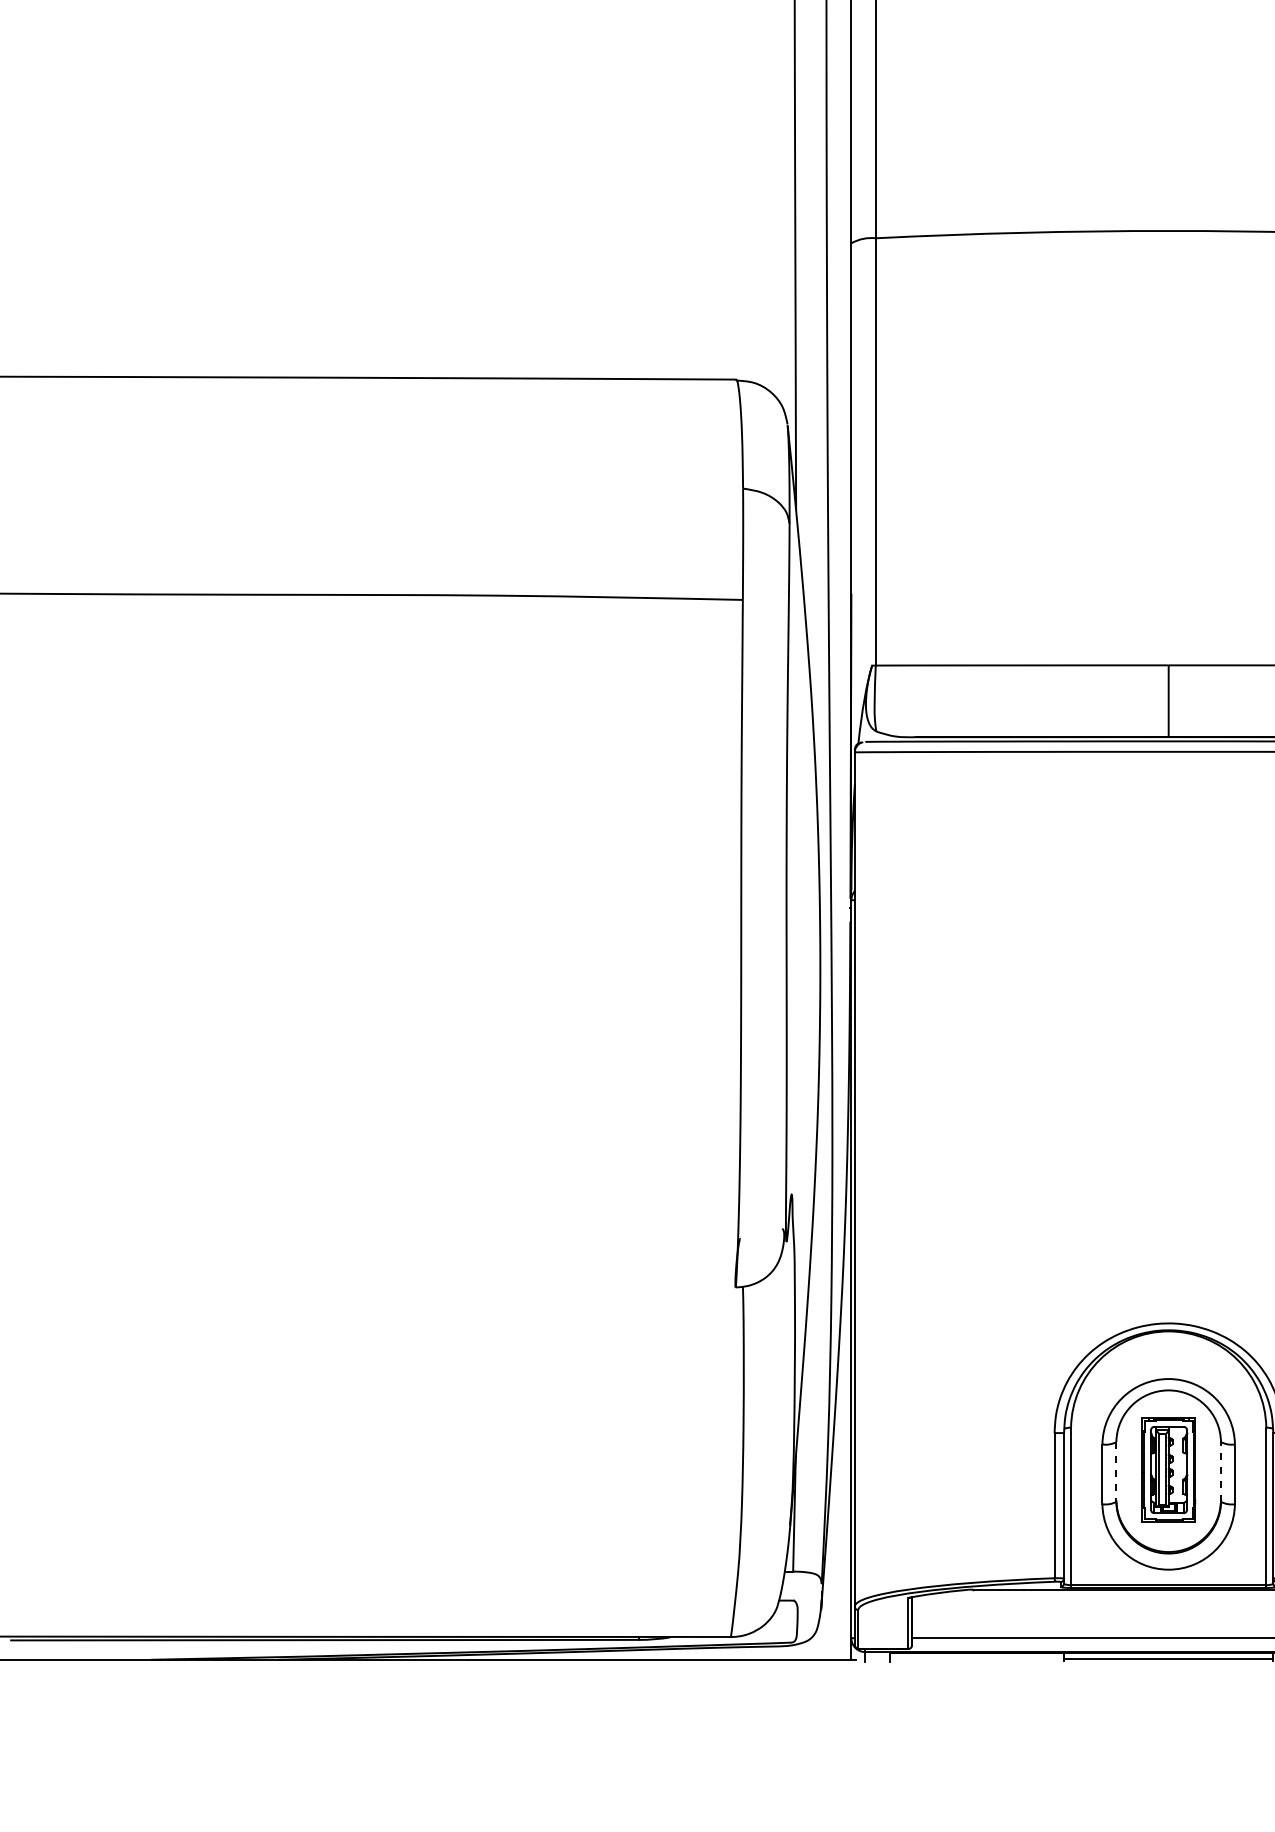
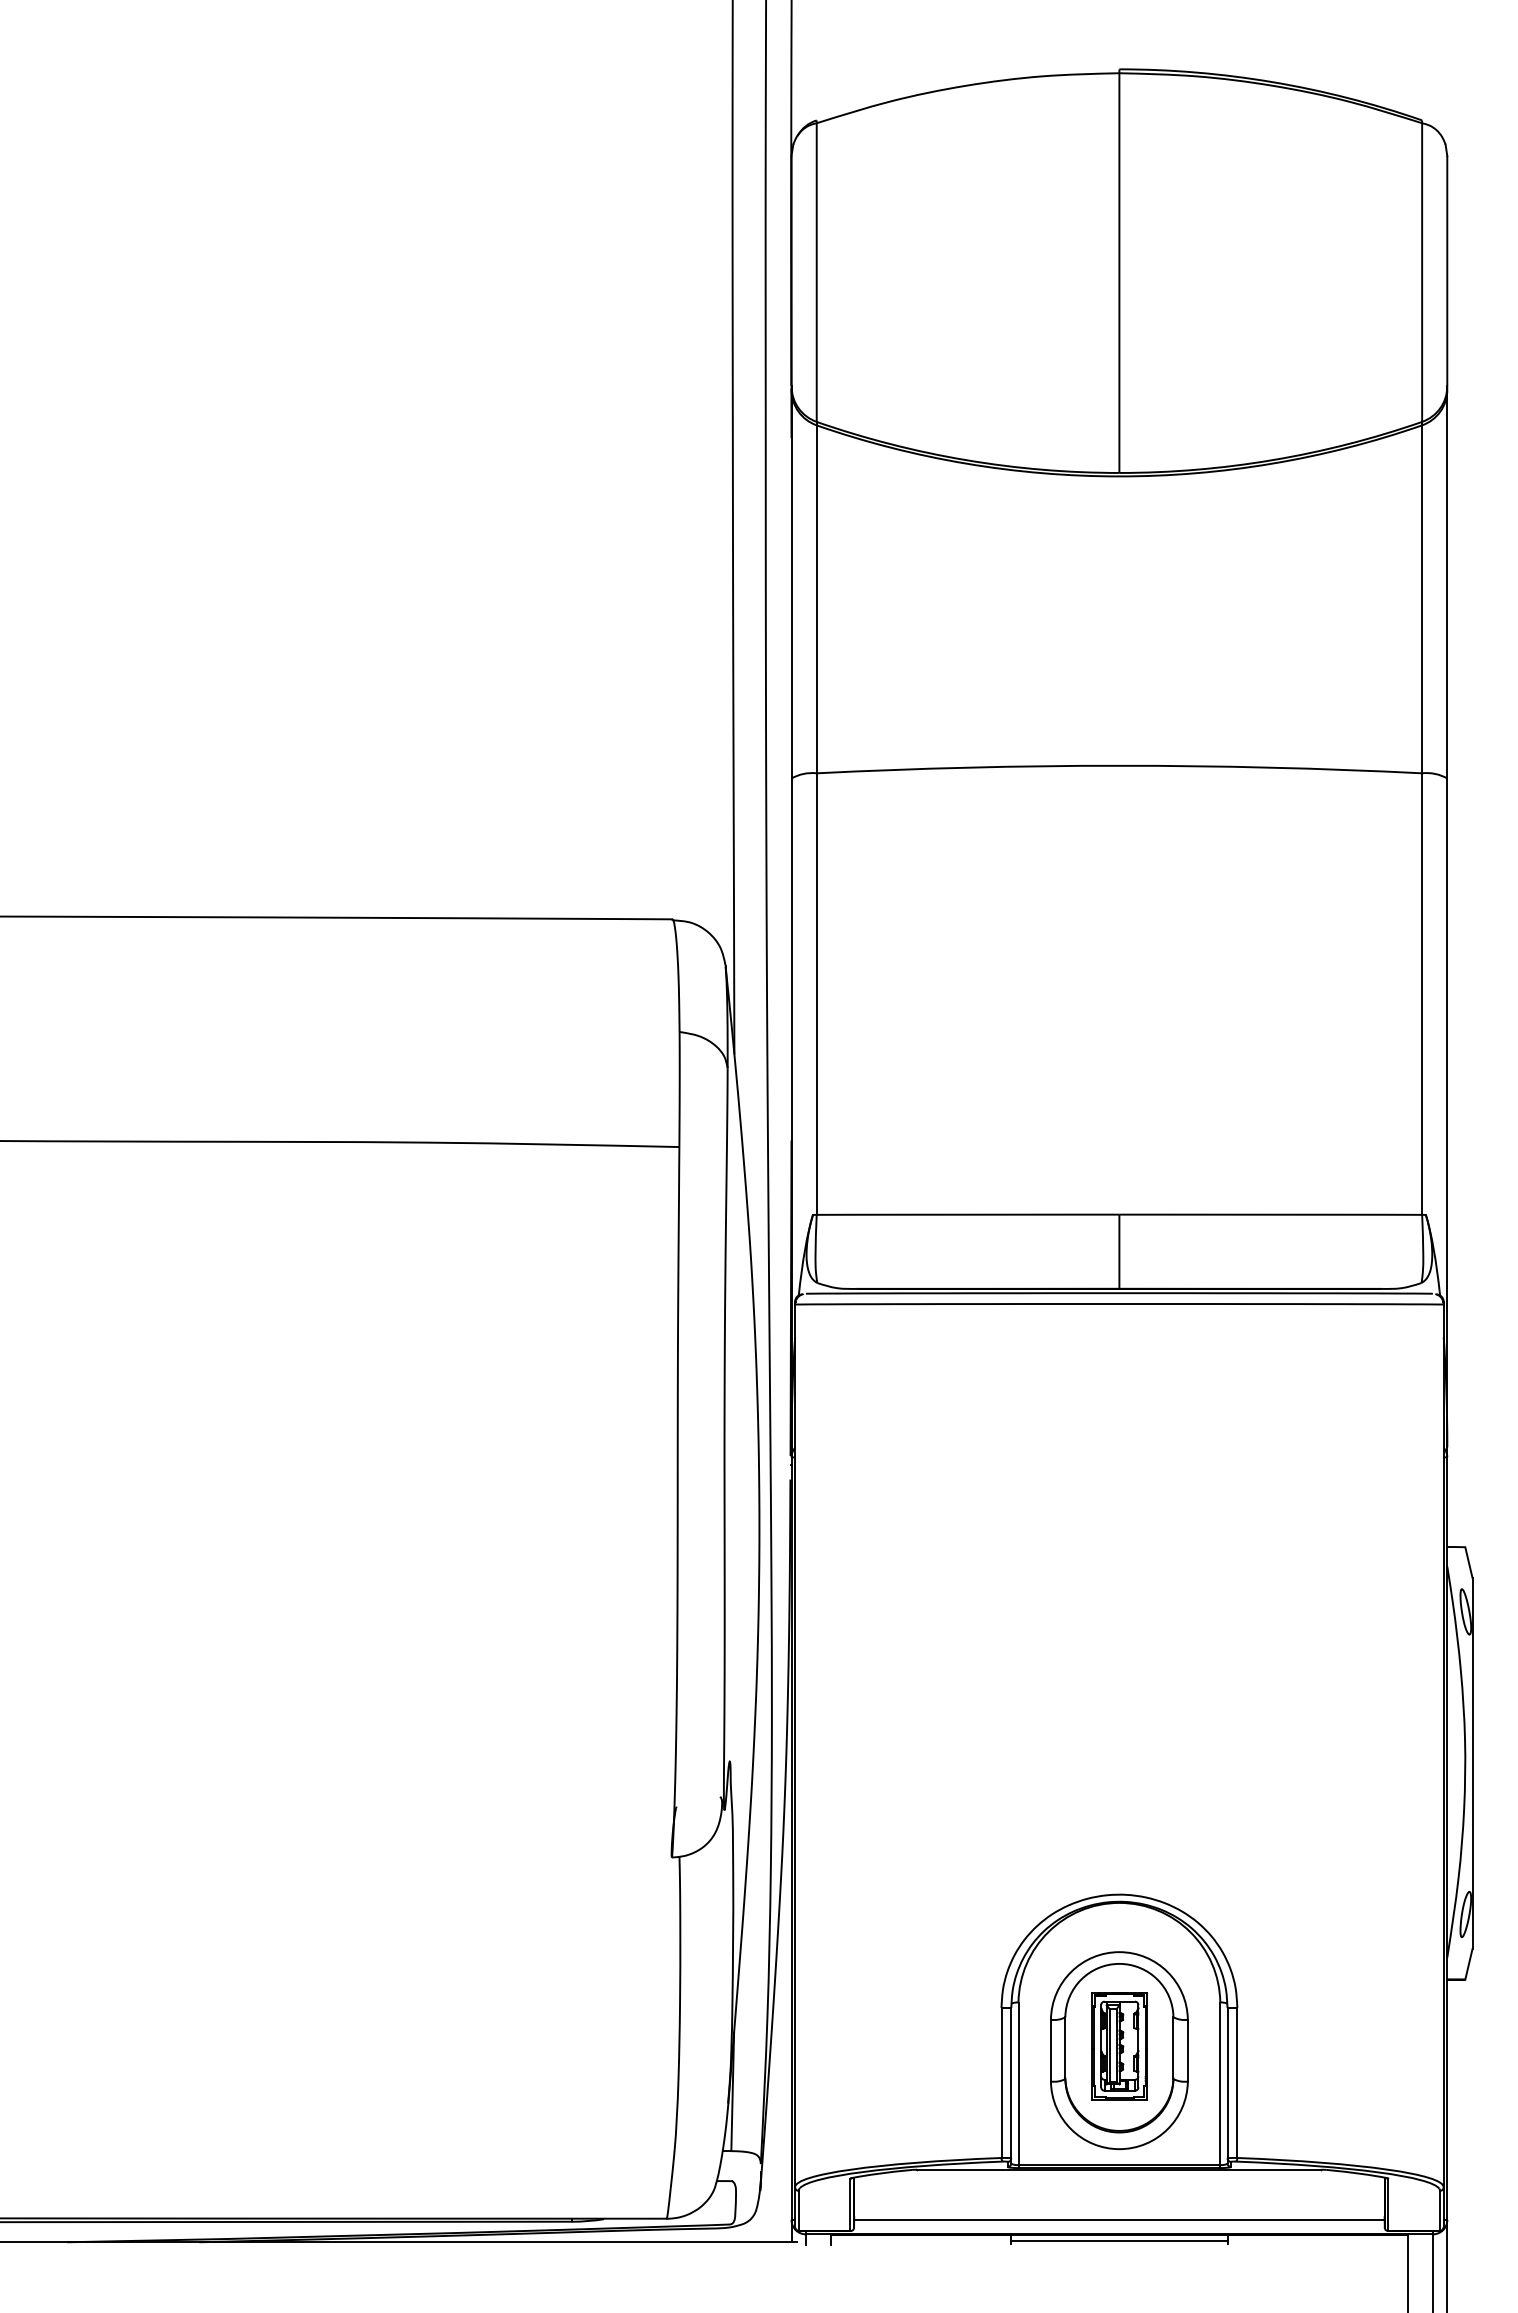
line: (1116, 1472) -> (1065, 2048), dashed -> solid
line: (1221, 1472) -> (1173, 2048), dashed -> solid

